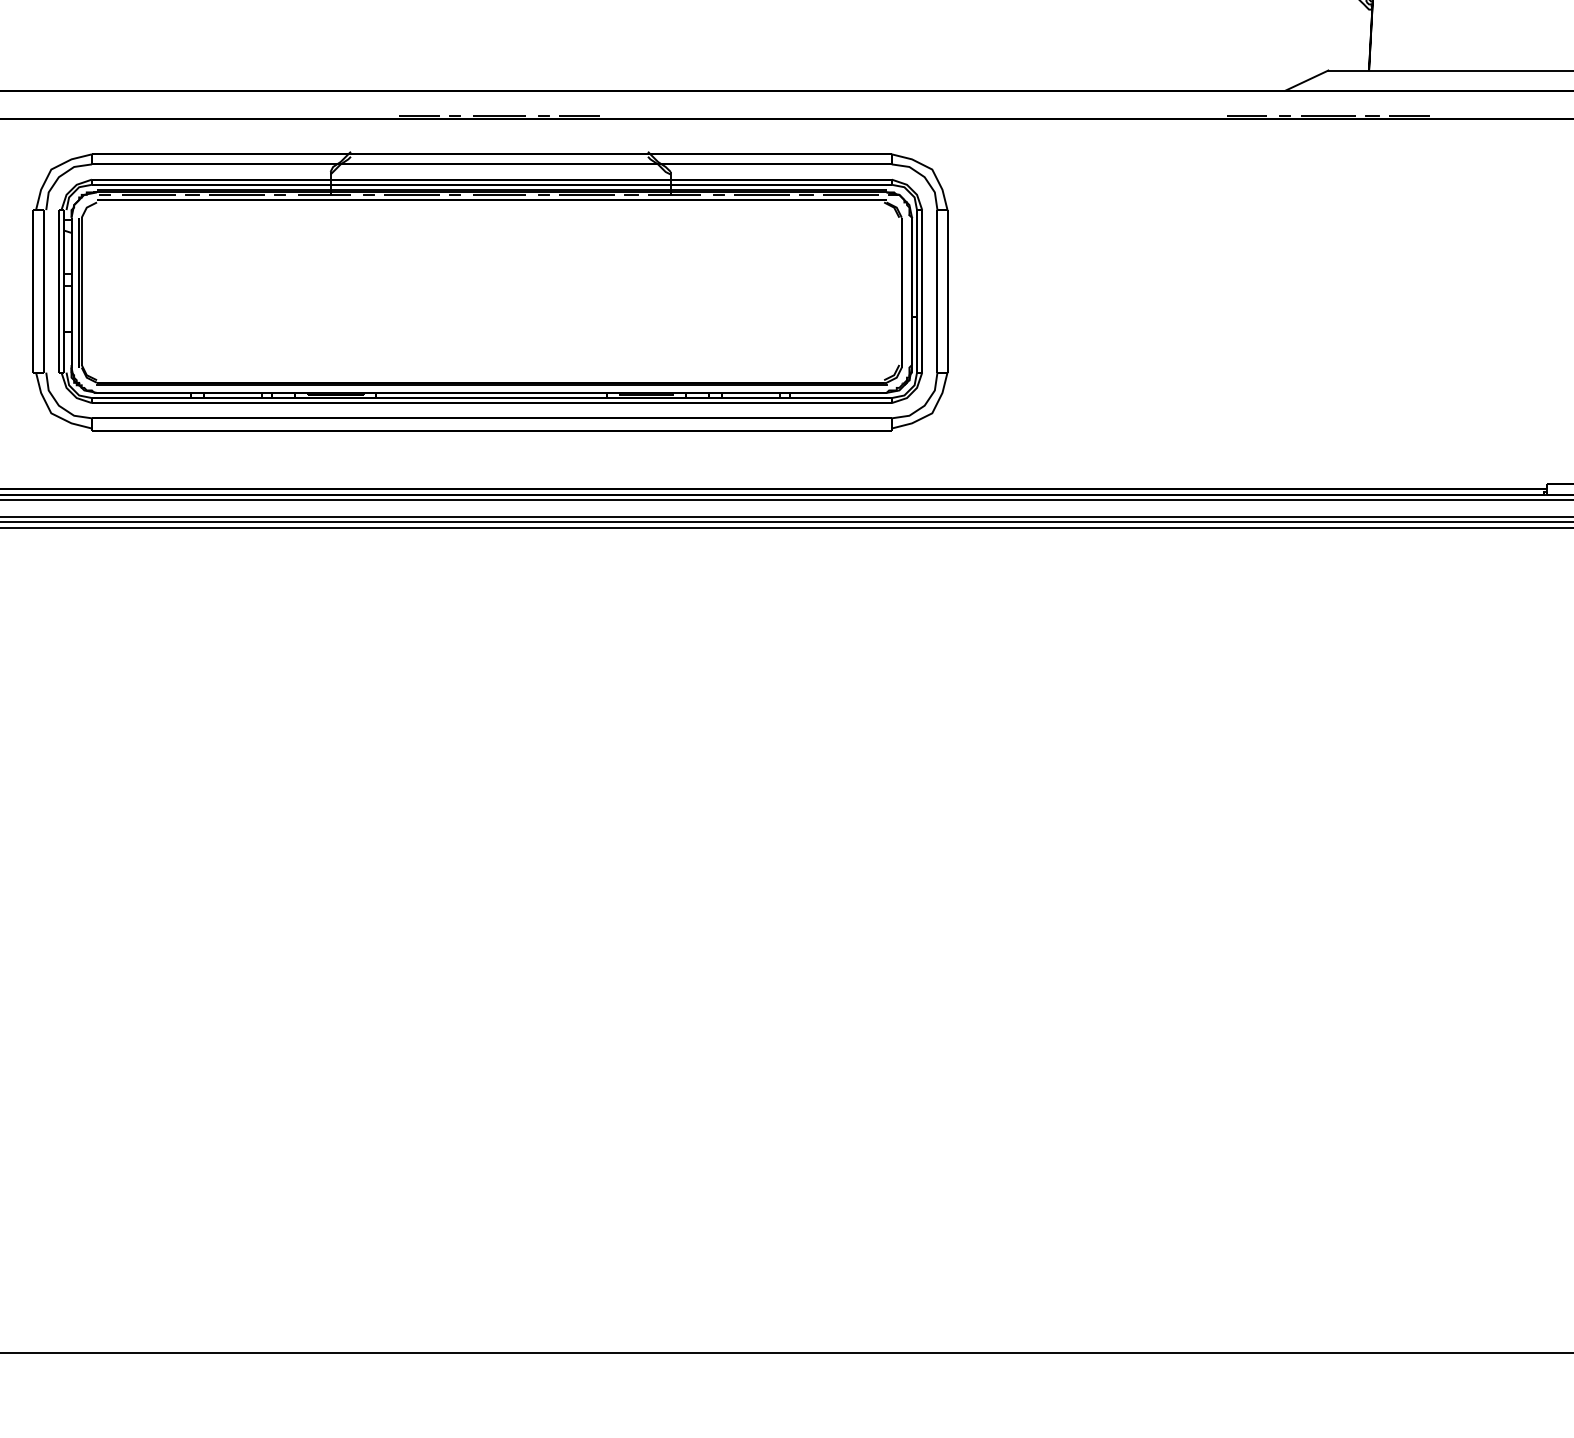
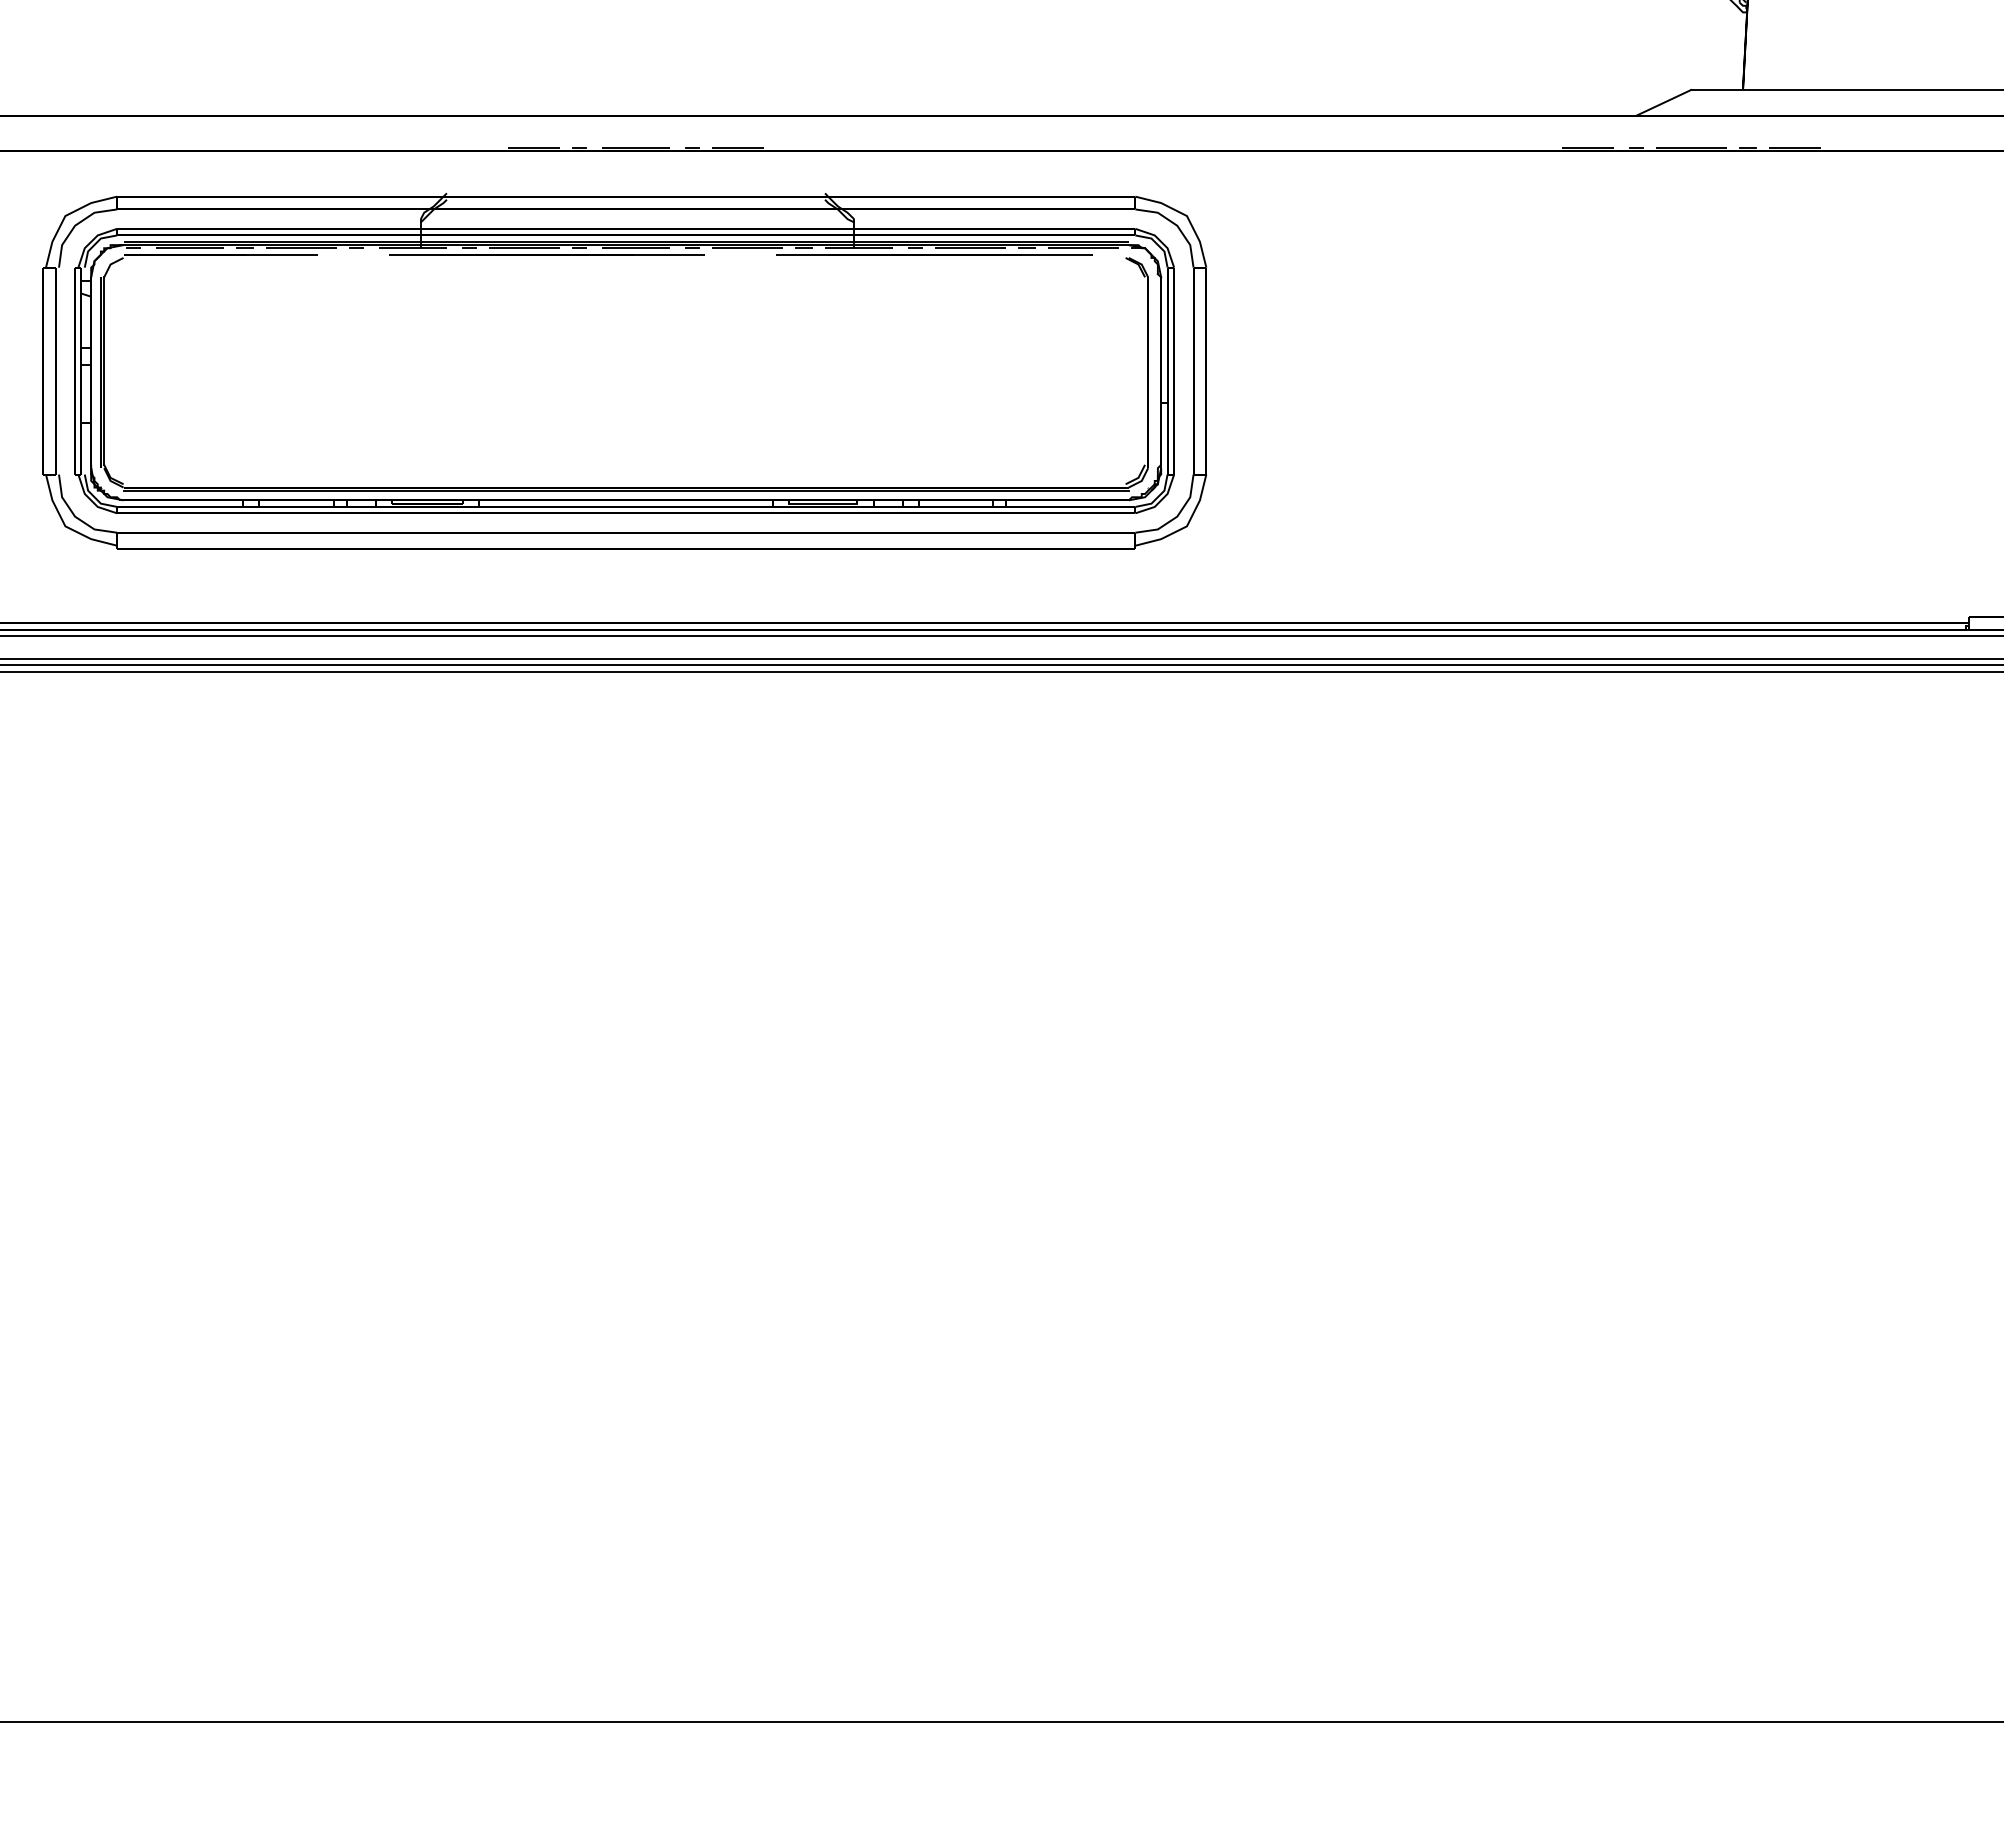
line: (492, 199) -> (627, 254), solid -> dashed

